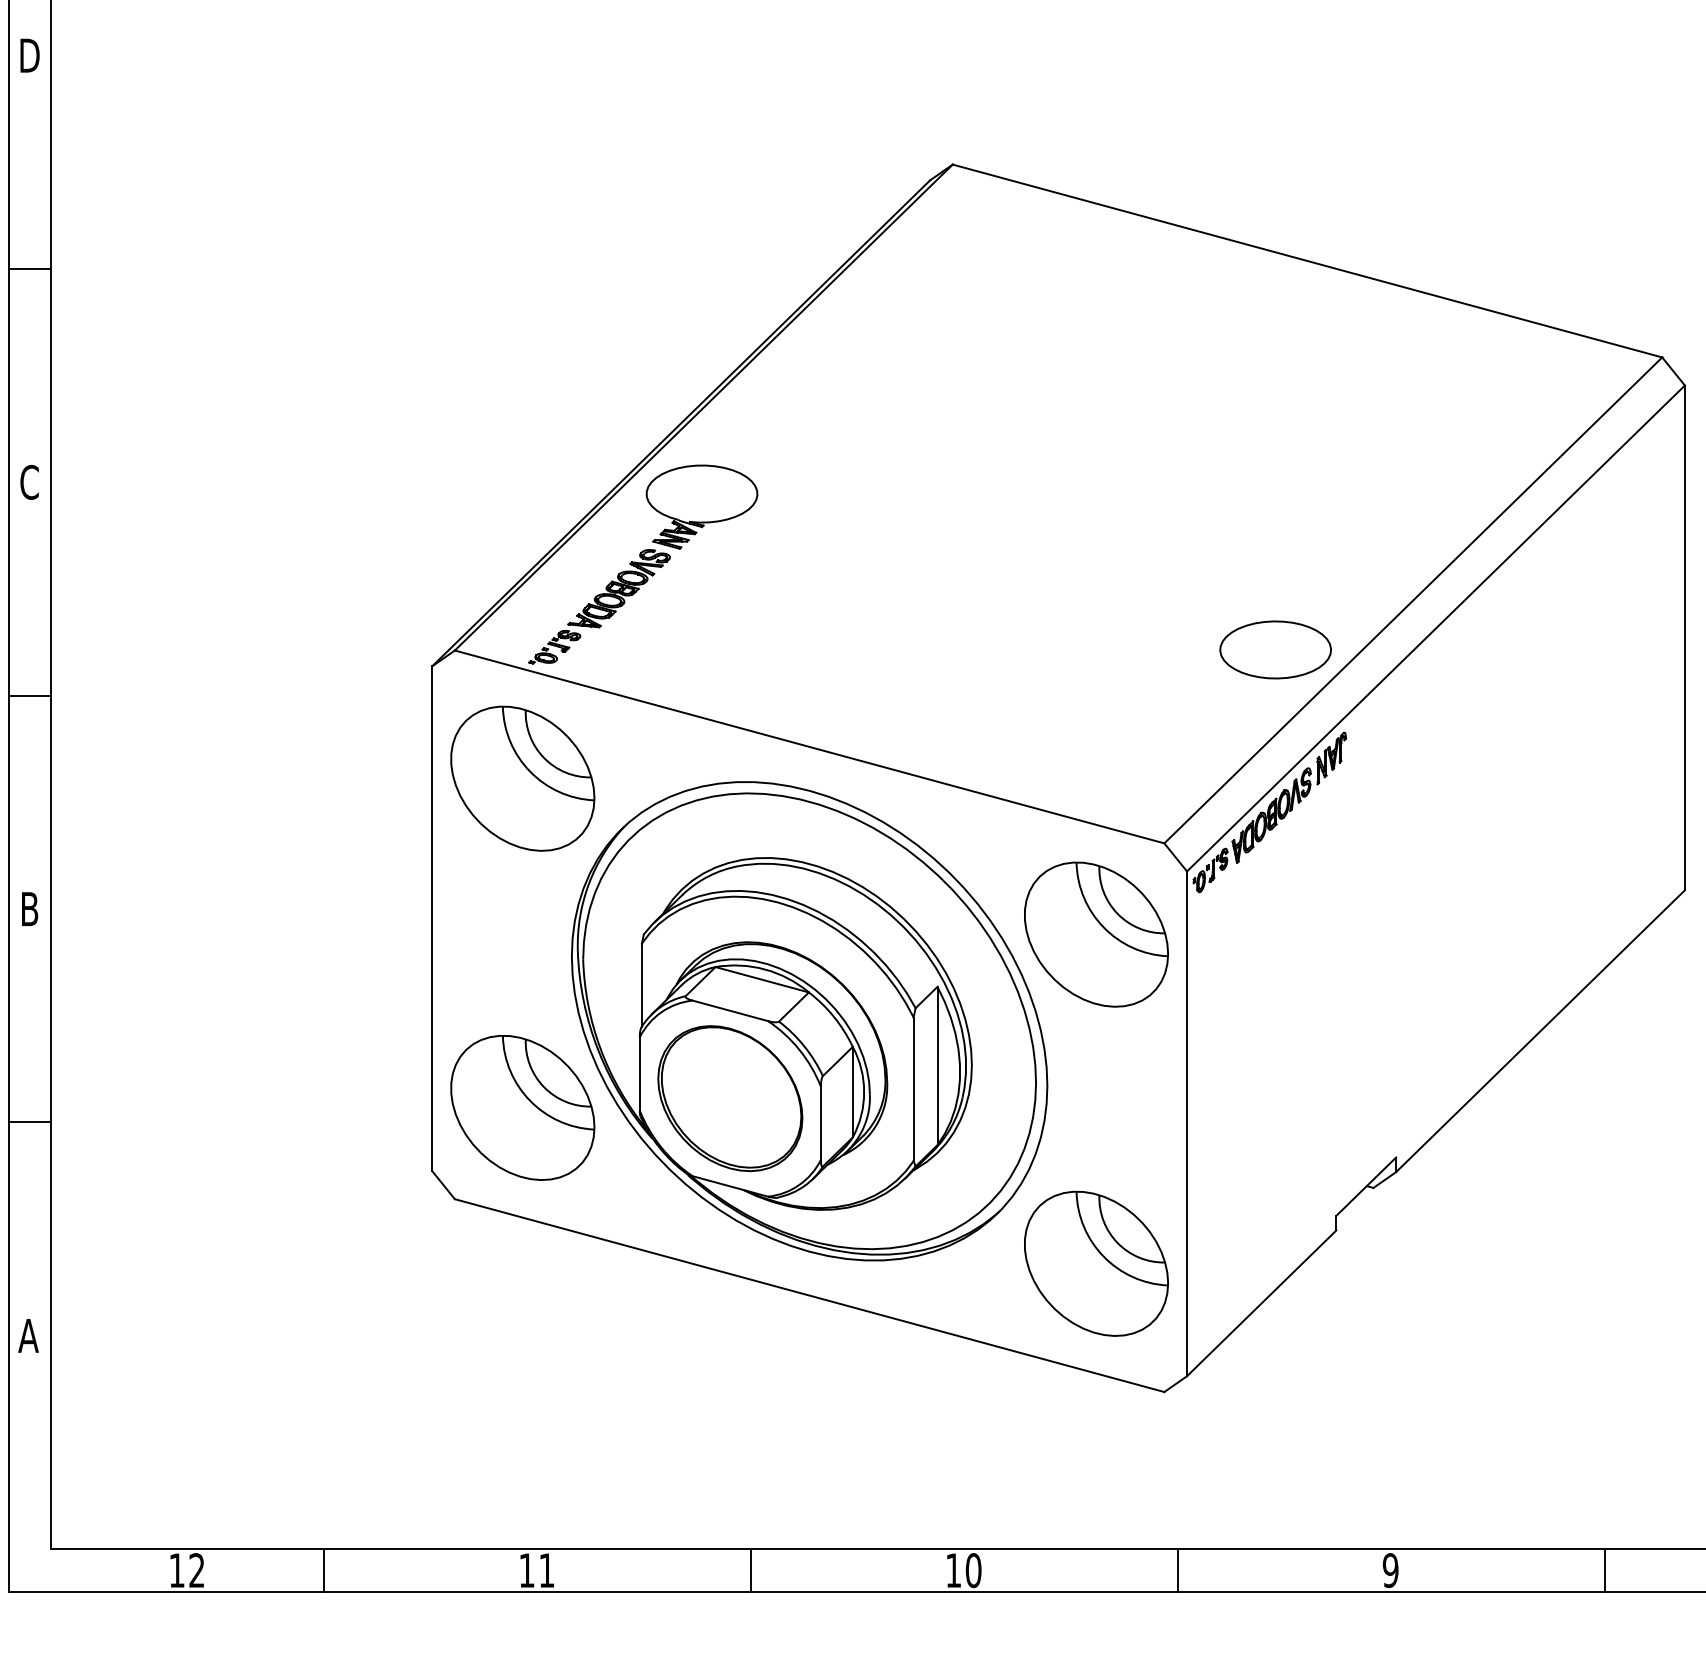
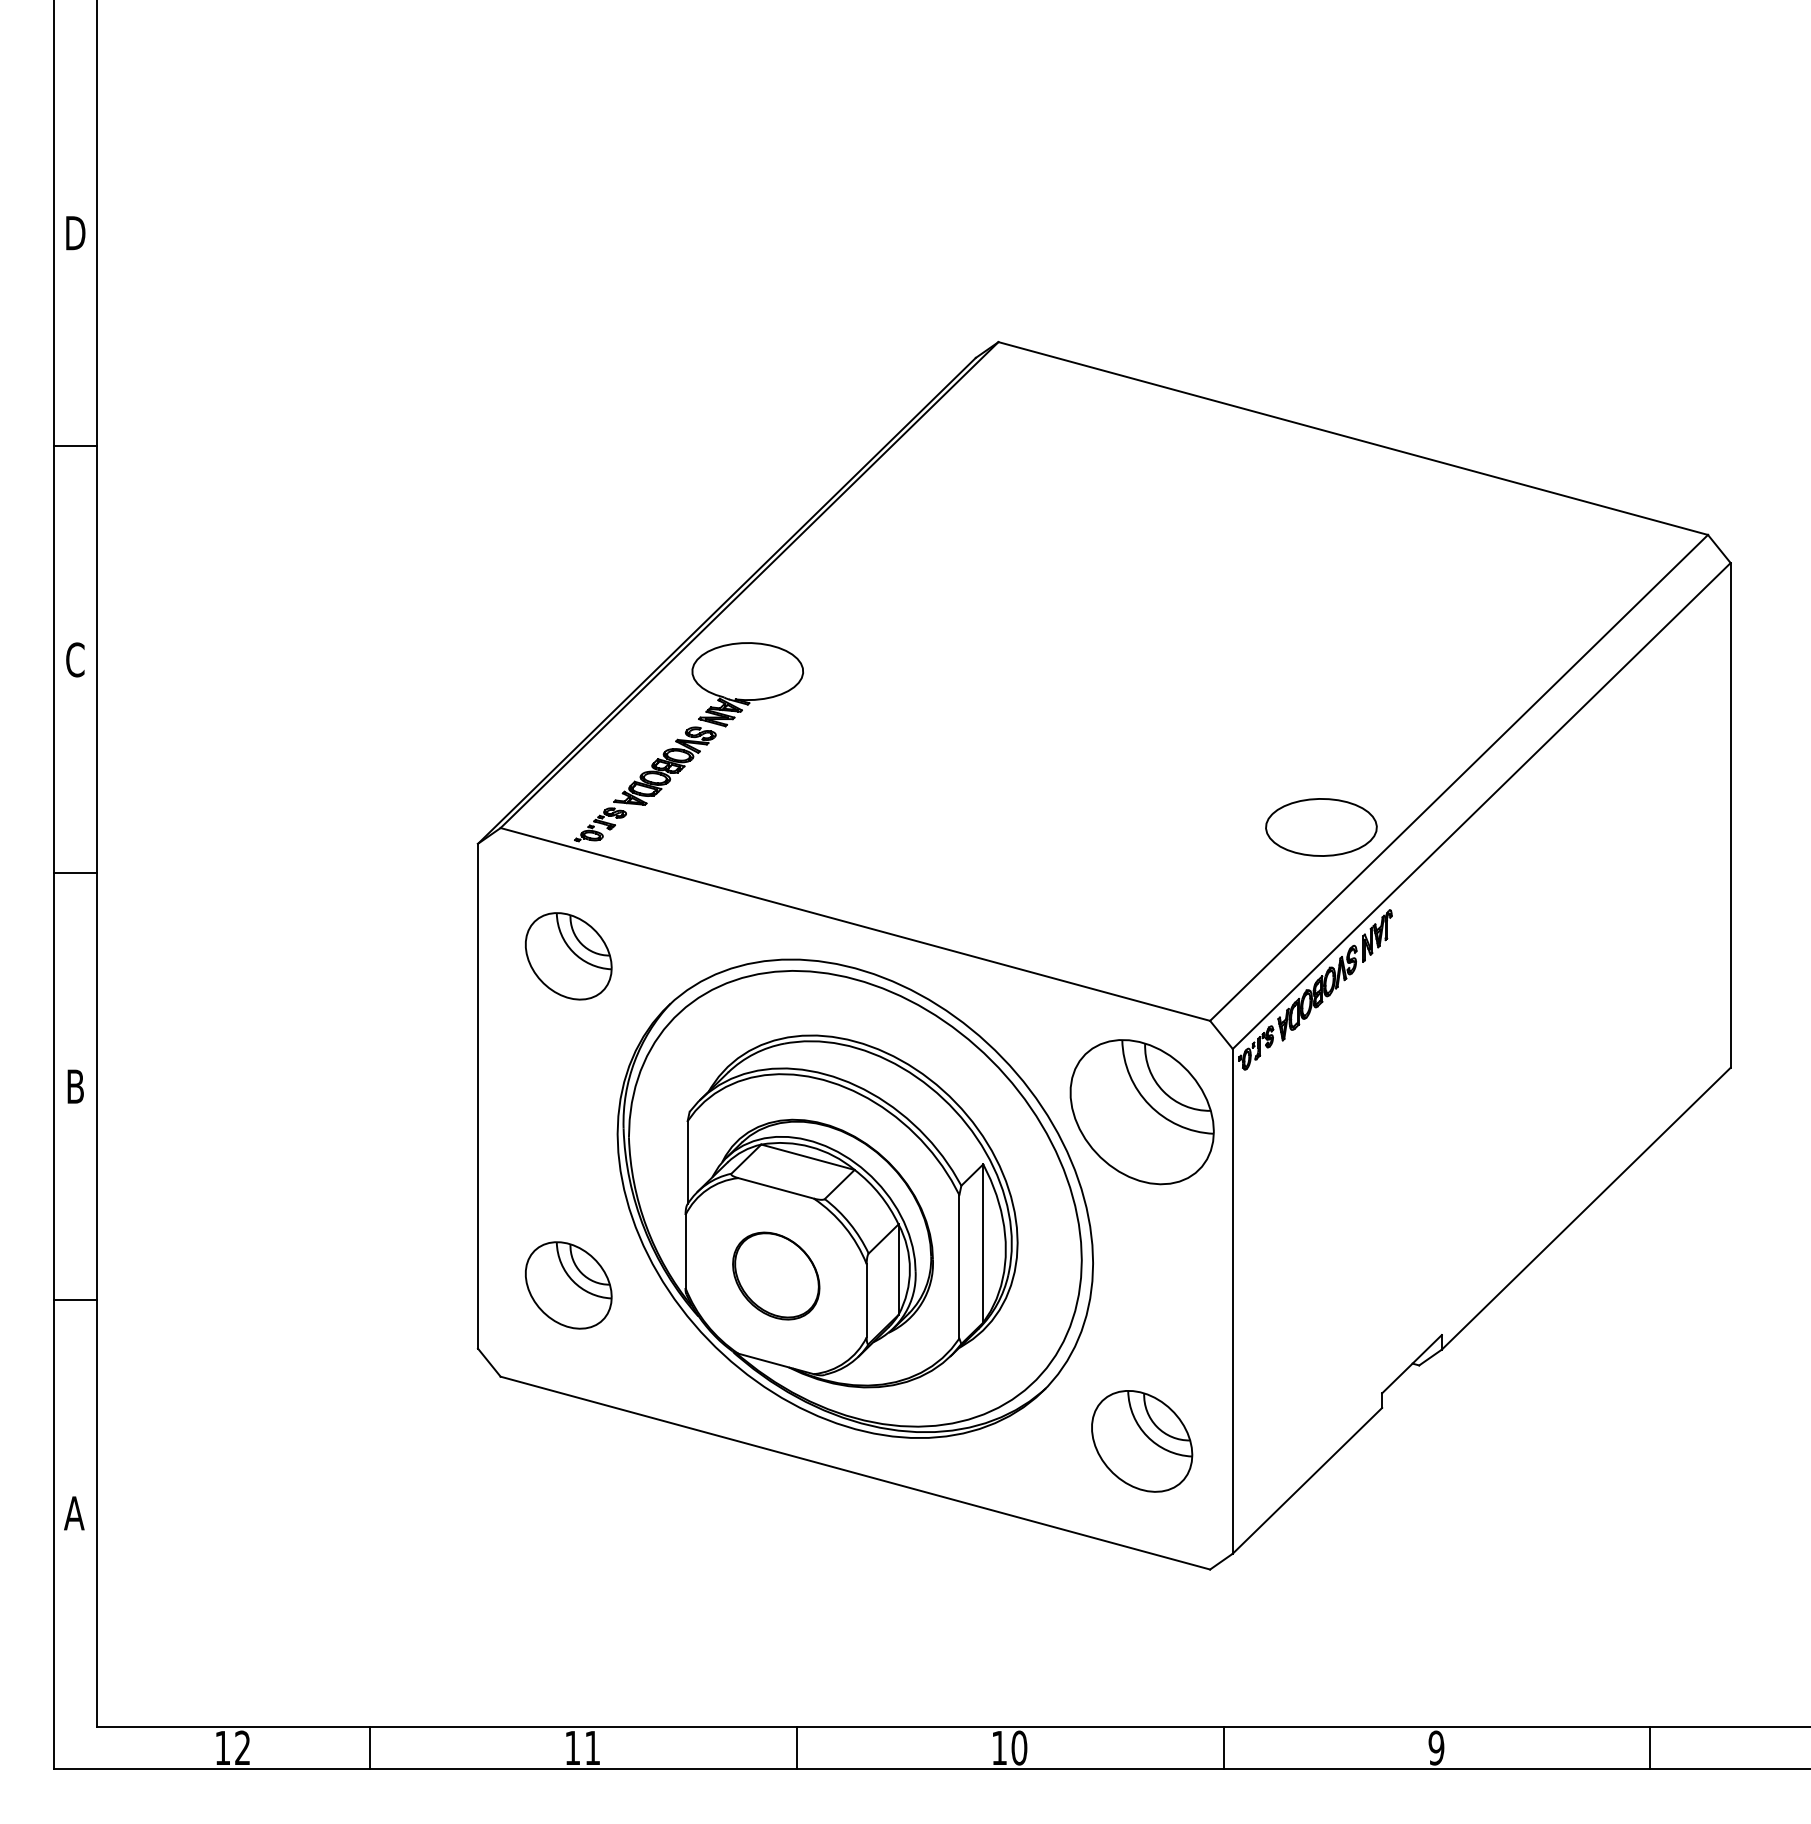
part: (522, 778) -> (568, 956), size x0.6
part: (730, 1097) -> (776, 1275), size x0.6
part: (522, 1107) -> (568, 1285), size x0.6
part: (1095, 1263) -> (1141, 1441), size x0.7

